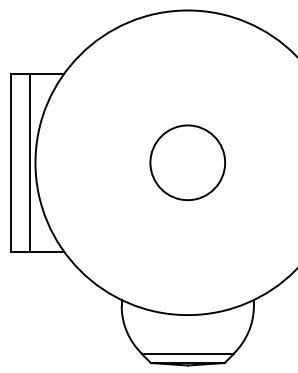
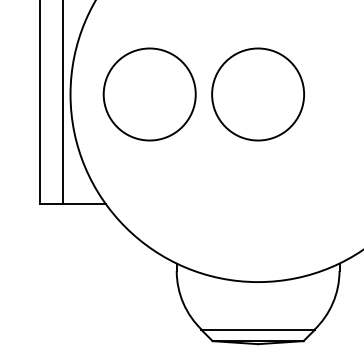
circle: (99, 162) -> (149, 94), added

